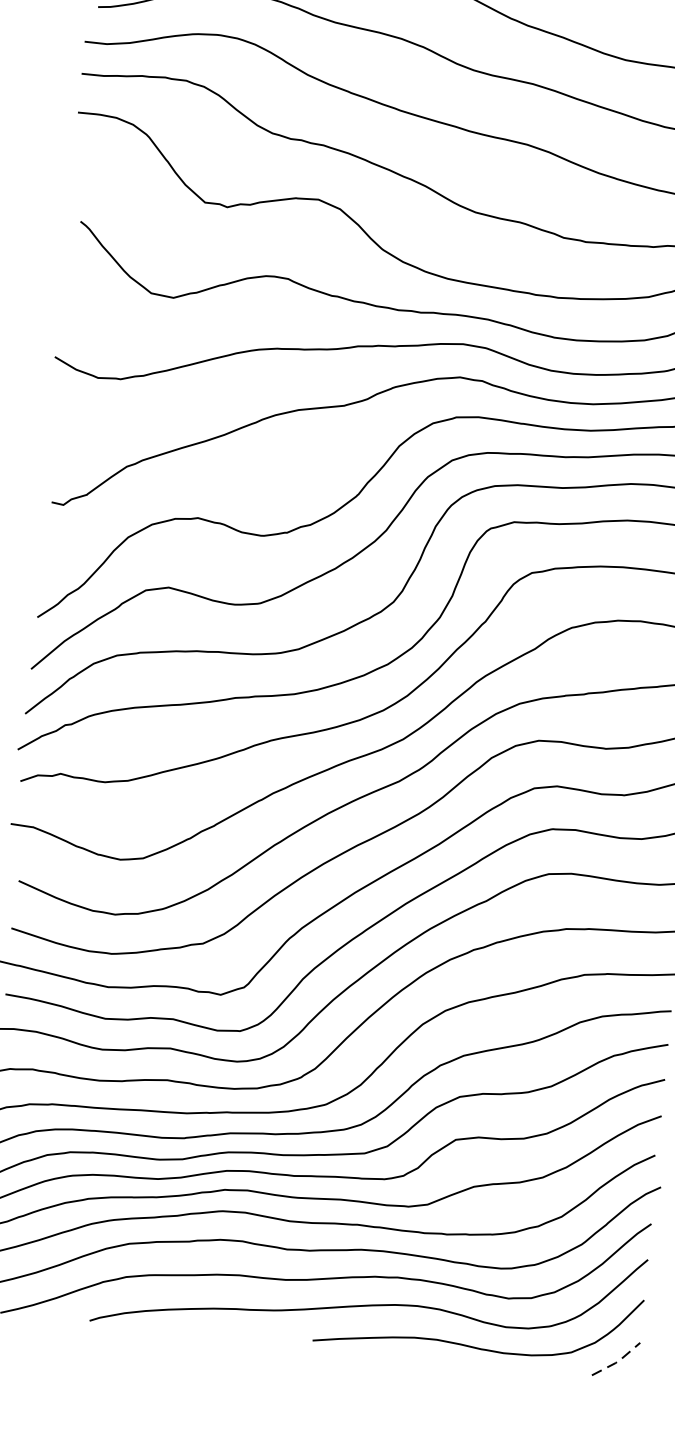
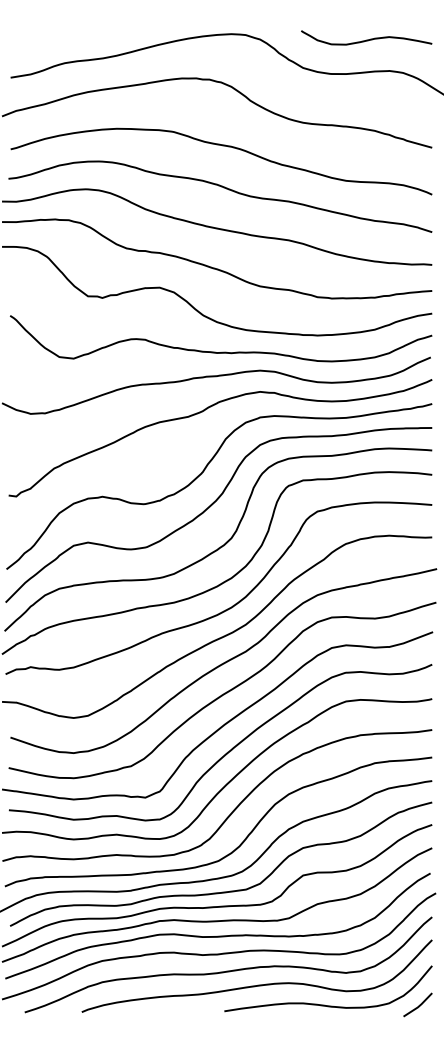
line: (618, 1361) -> (419, 1006), dashed -> solid

